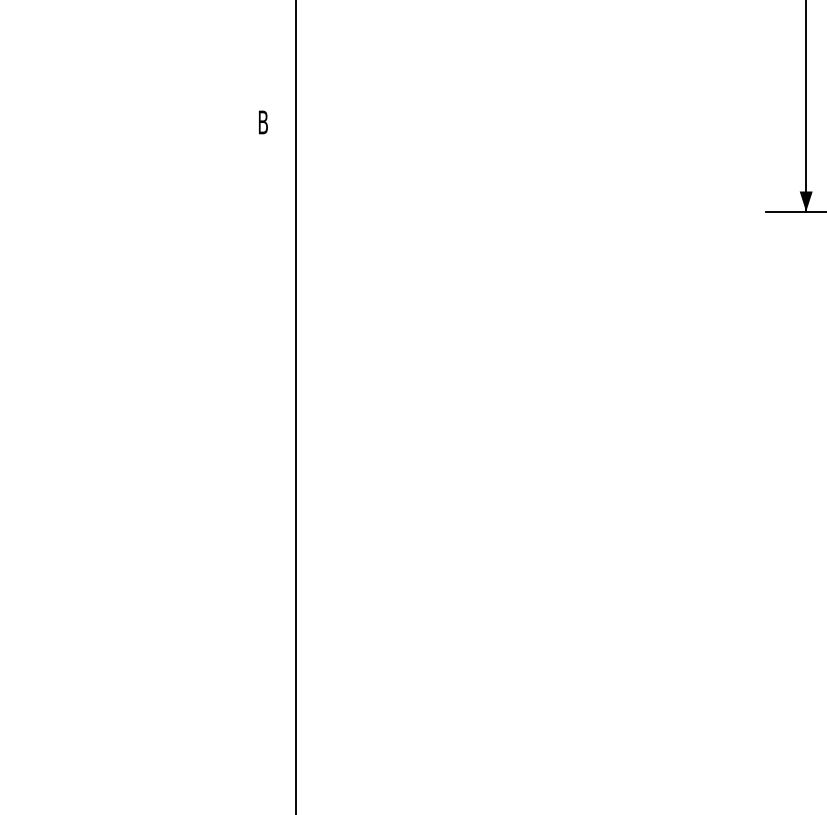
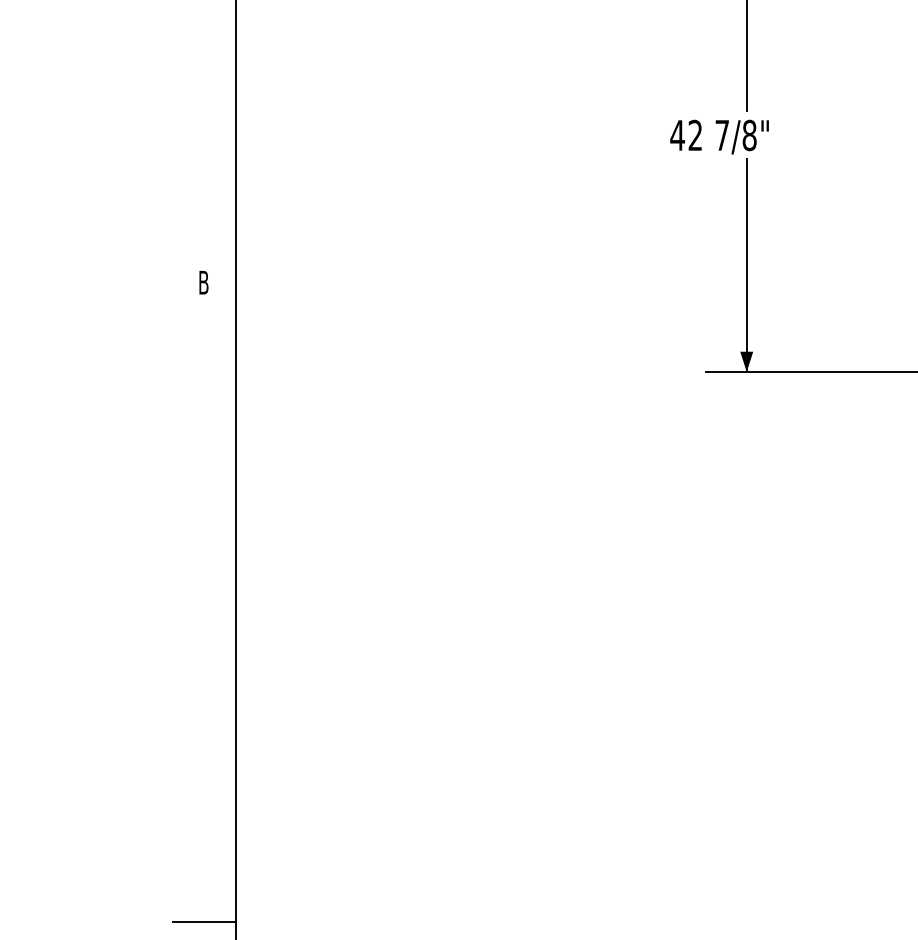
line: (263, 762) -> (204, 922), added

